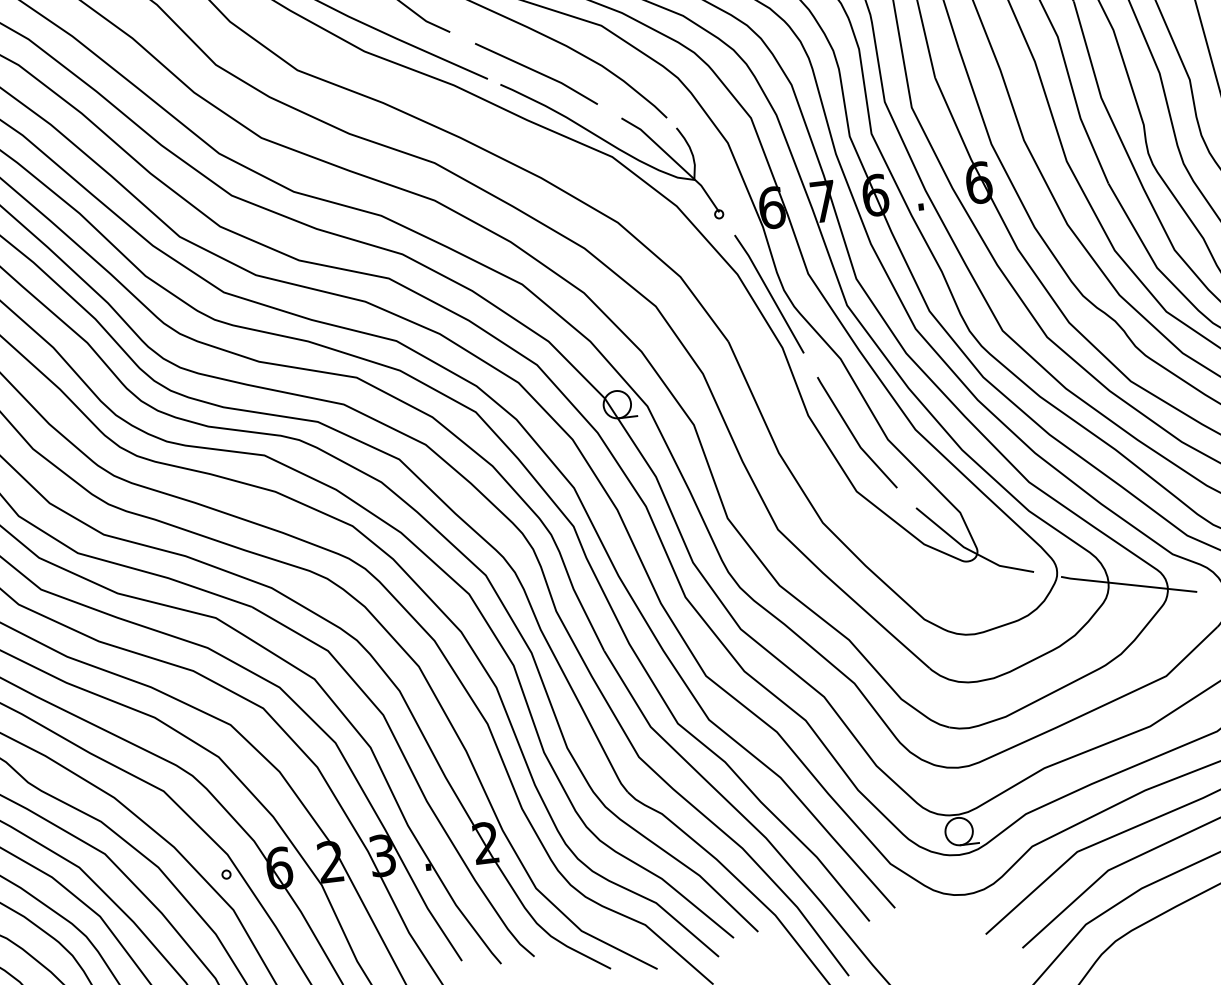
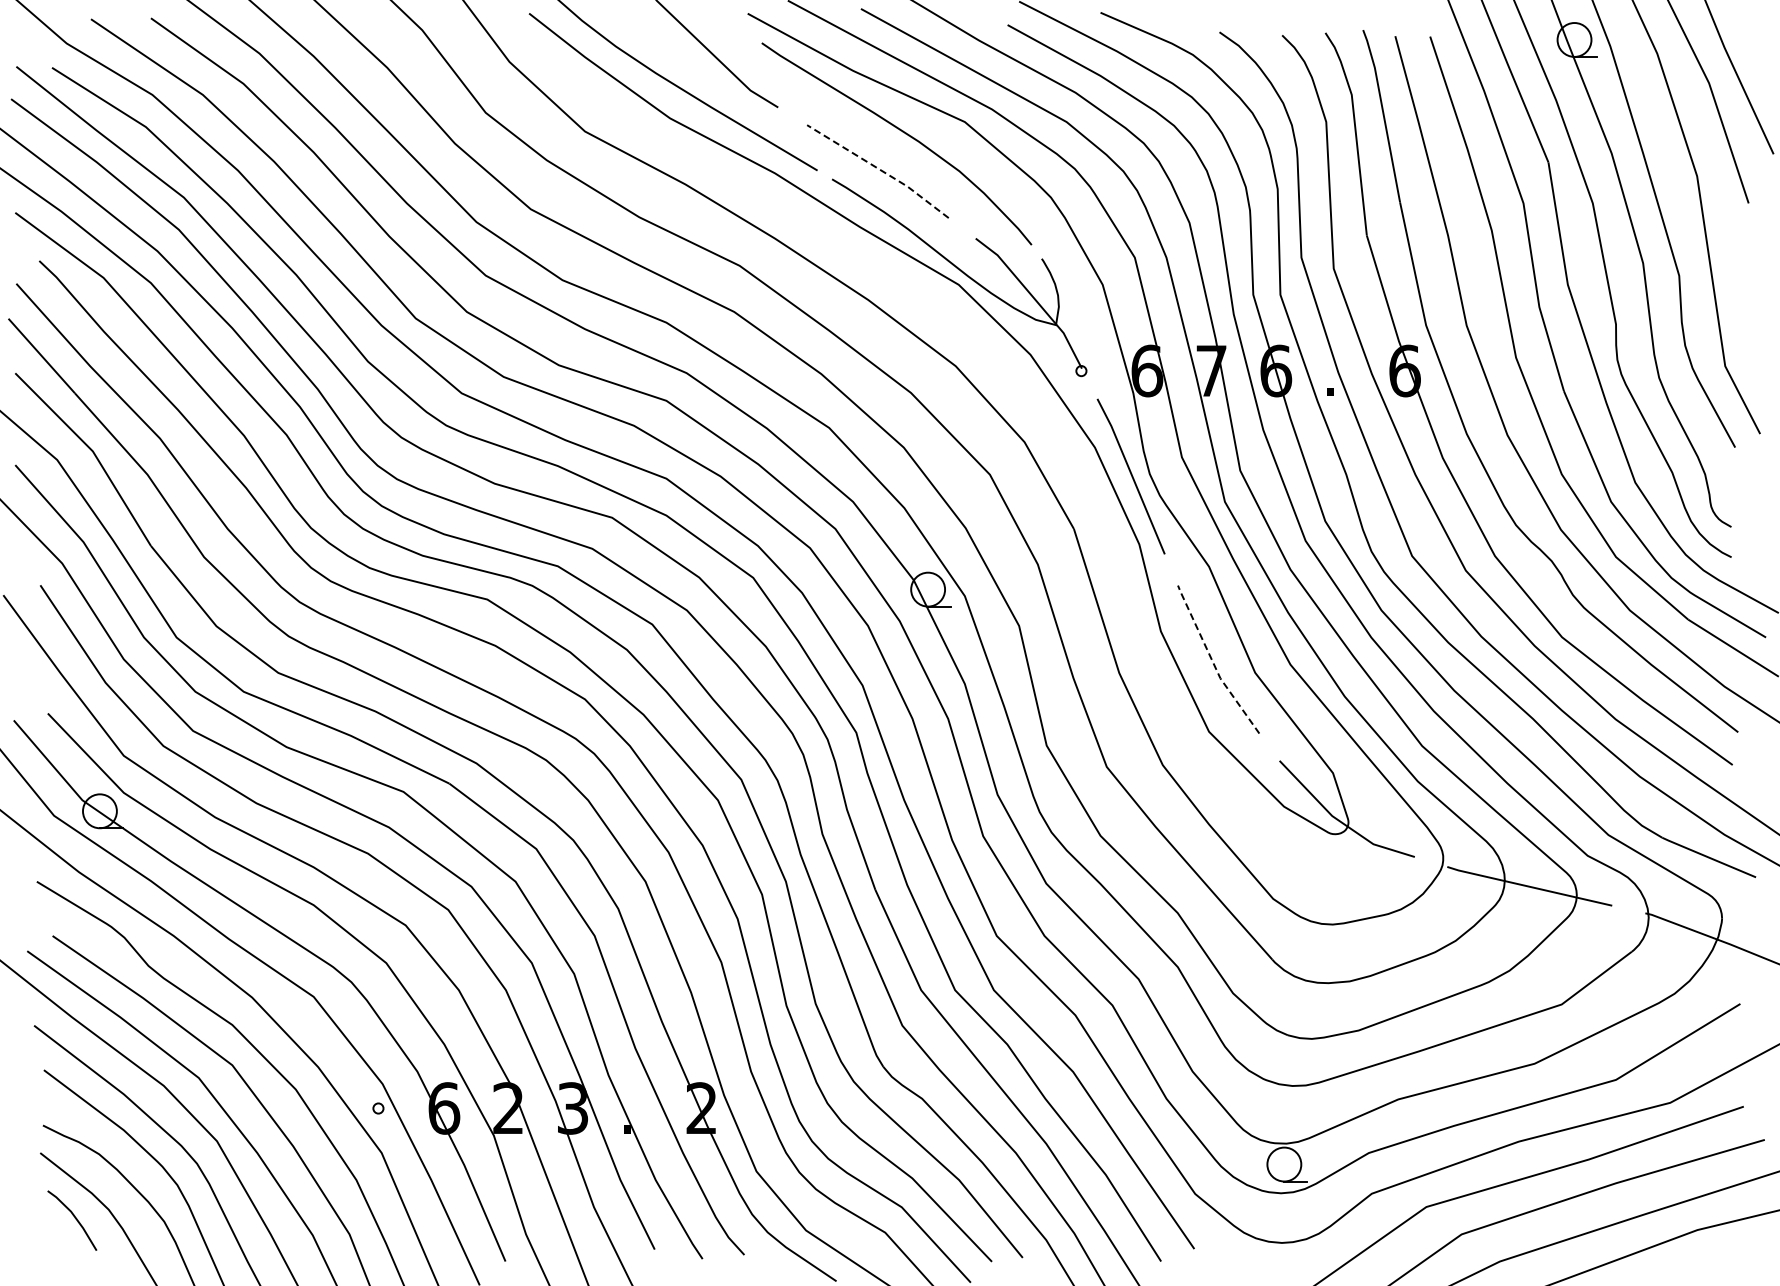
line: (538, 72) -> (880, 169), solid -> dashed
line: (852, 435) -> (1212, 662), solid -> dashed

